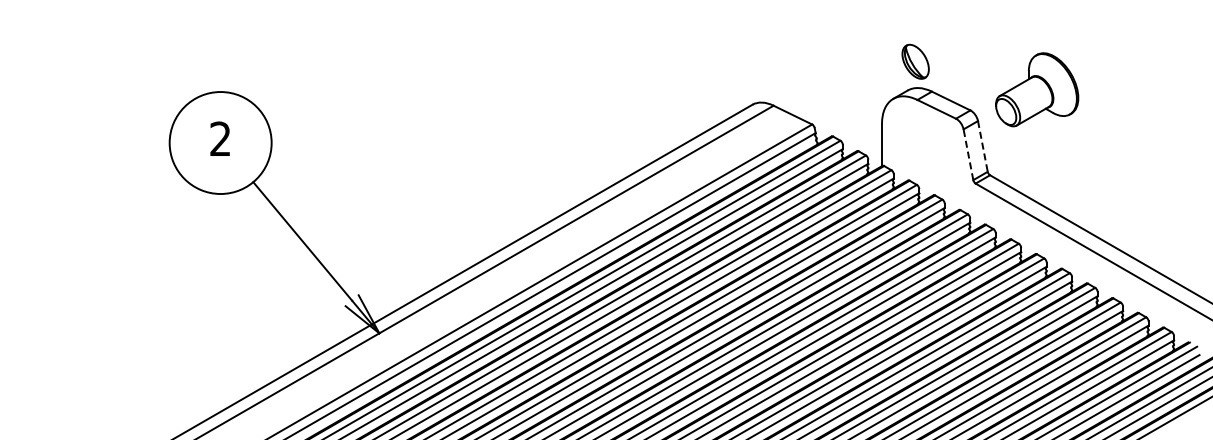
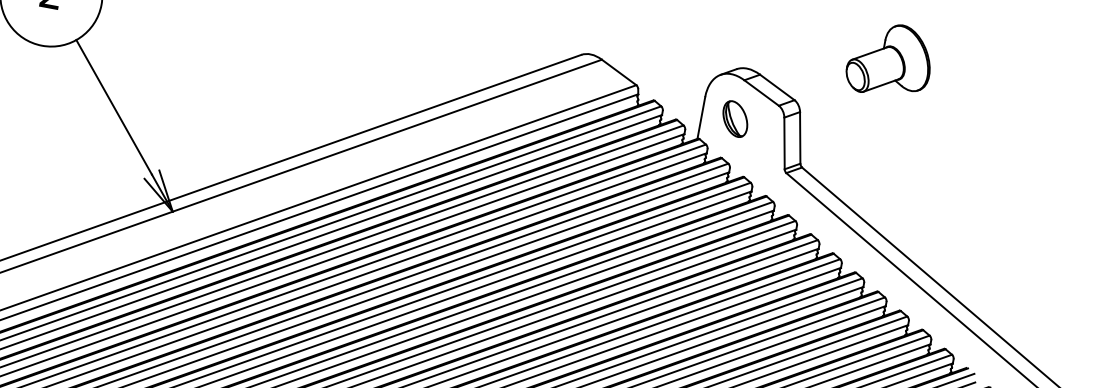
part: (915, 61) -> (735, 118), moved
part: (1037, 89) -> (890, 60), moved
line: (982, 146) -> (799, 137), dashed -> solid
line: (968, 154) -> (784, 143), dashed -> solid

